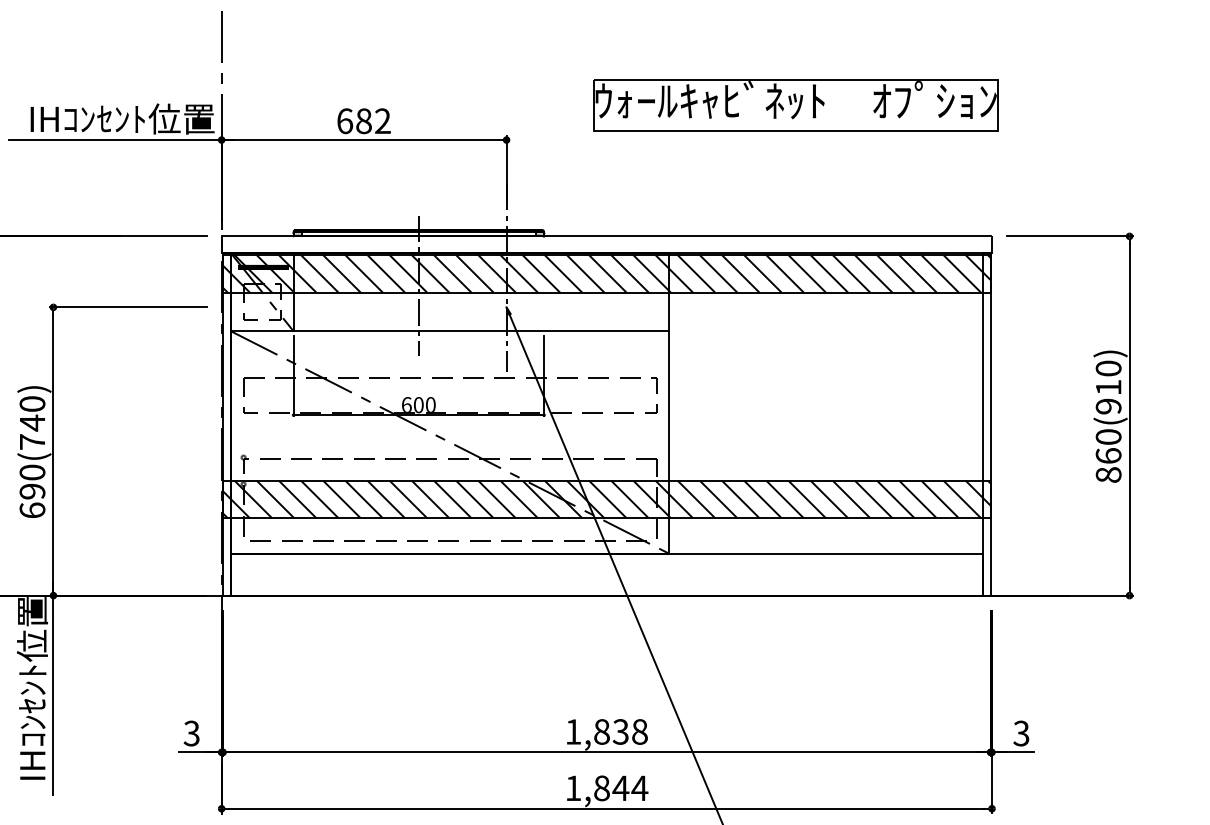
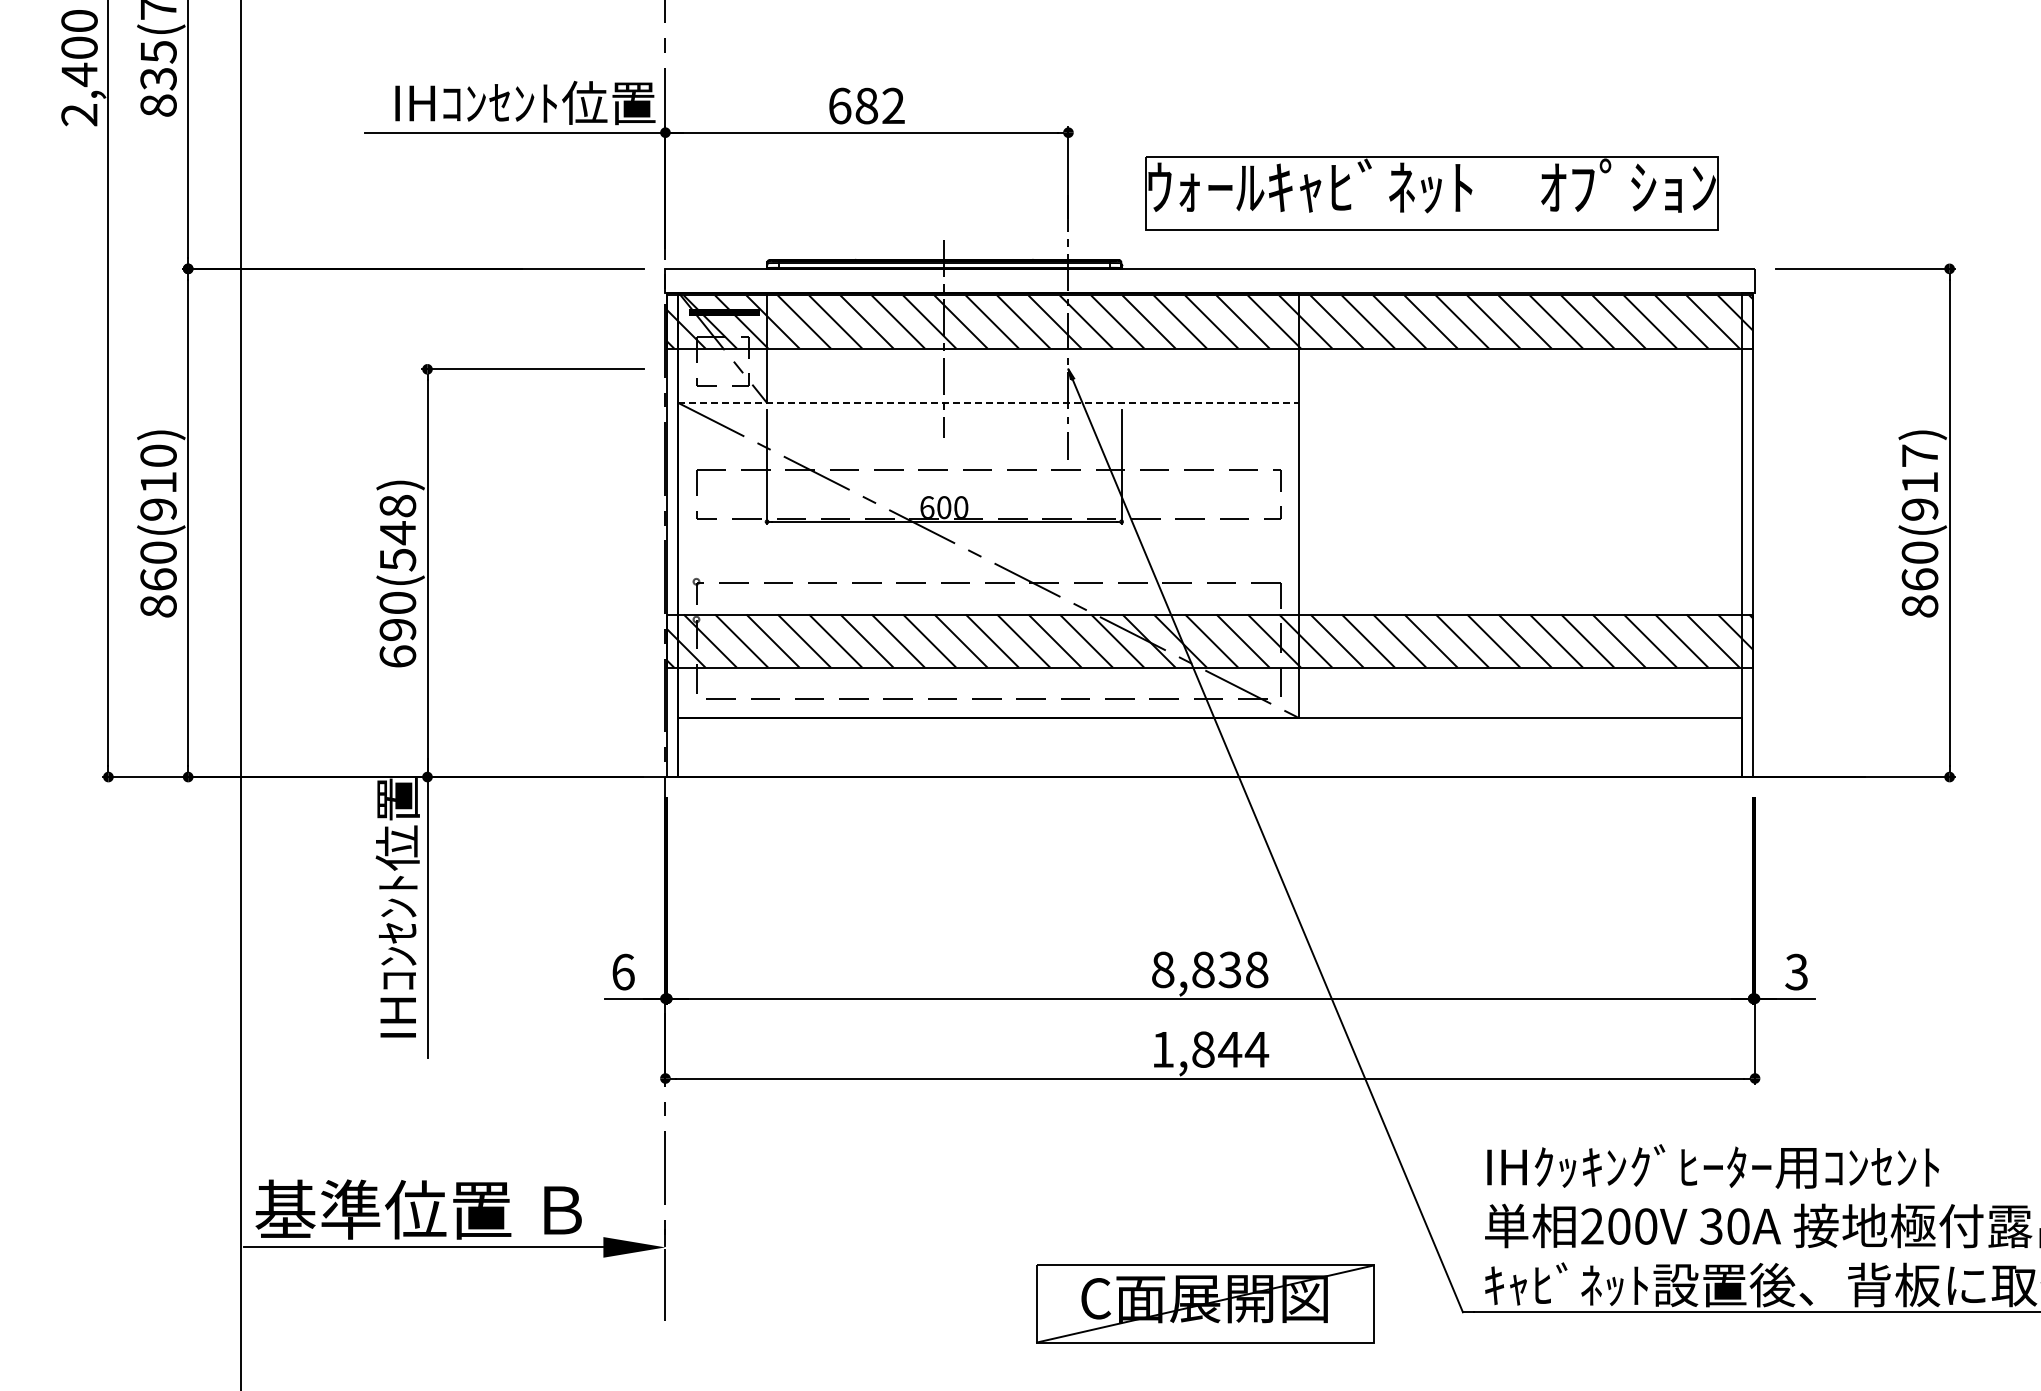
part: (795, 105) -> (1431, 193), moved
line: (450, 331) -> (989, 403), solid -> dashed
text: (1108, 368) -> (1919, 455), 860(910) -> 860(917)
text: (32, 422) -> (397, 532), 690(740) -> 690(548)
text: (573, 731) -> (1163, 969), 1,838 -> 8,838
text: (191, 733) -> (622, 971), 3 -> 6

